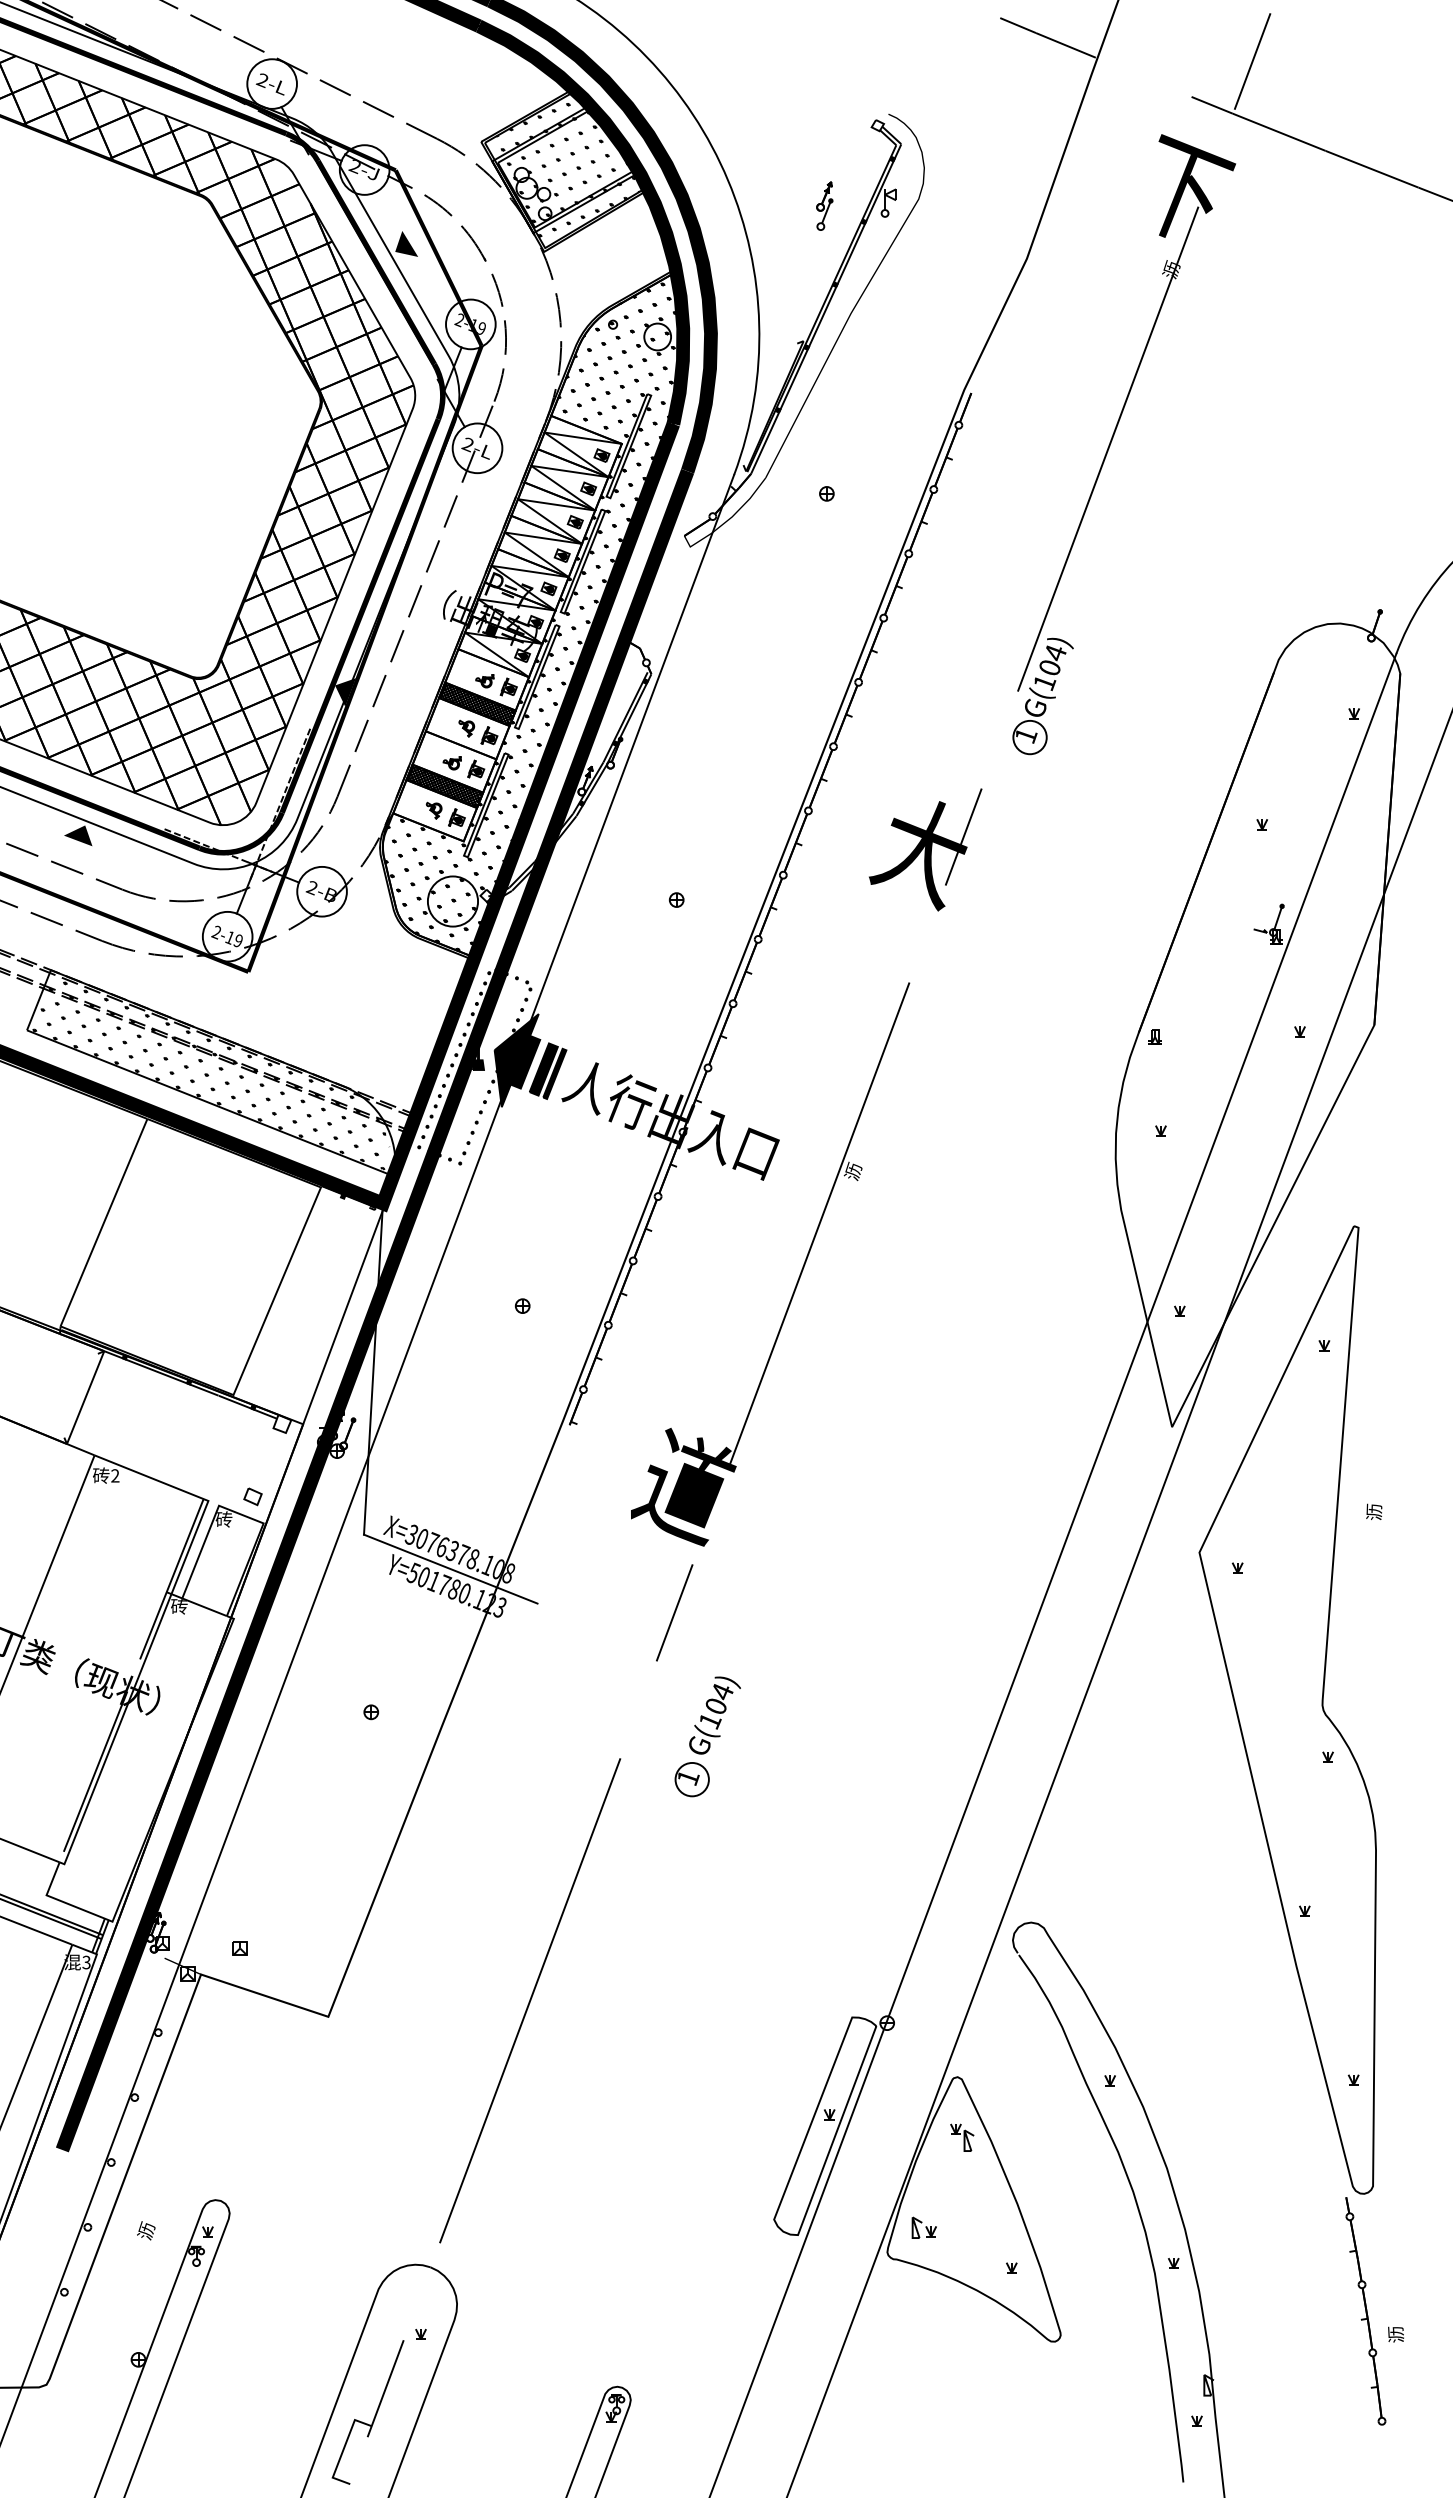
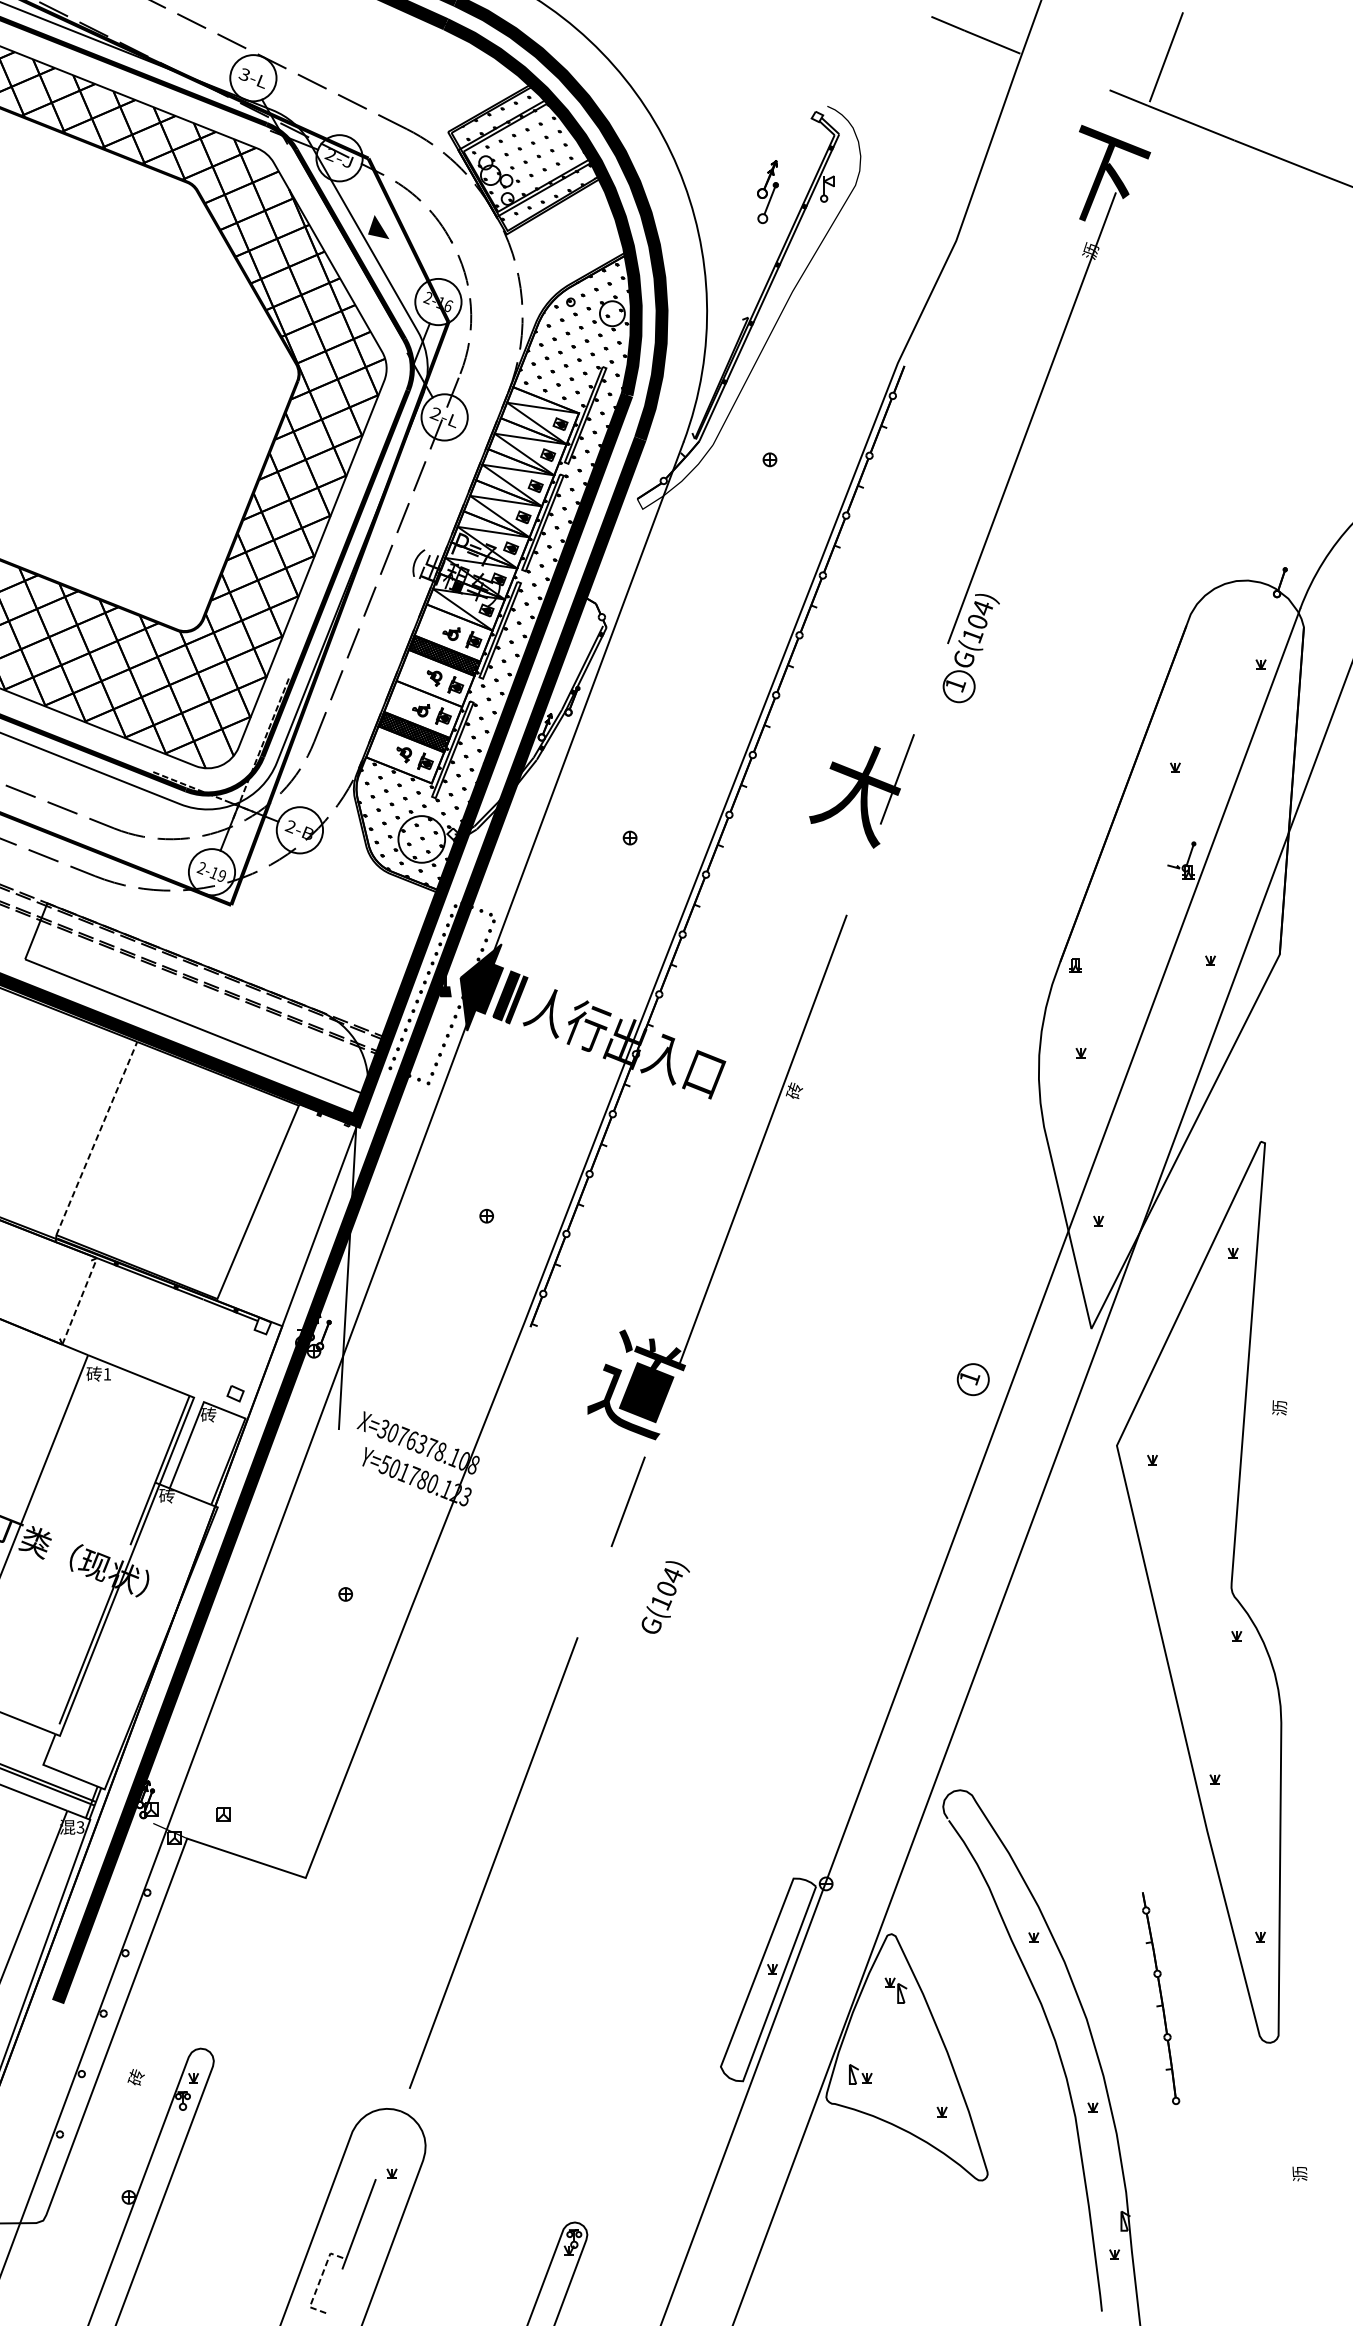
text: (261, 80) -> (243, 74), 2-L -> 3-L
part: (824, 205) -> (767, 191), size x1.4
text: (481, 328) -> (448, 305), 2-19 -> 2-16
fill: (345, 692) -> (321, 644), removed
fill: (77, 835) -> (72, 777), removed
hatch: (211, 1075) -> (196, 1001), removed
text: (852, 1171) -> (793, 1090), 沥 -> 砖
line: (104, 1222) -> (97, 1138), solid -> dashed
line: (85, 1397) -> (79, 1301), solid -> dashed
text: (115, 1475) -> (107, 1373), 2 -> 1
line: (450, 1568) -> (419, 1460), removed
part: (691, 1779) -> (972, 1379), moved
text: (146, 2230) -> (136, 2076), 沥 -> 砖
part: (1365, 2311) -> (1160, 1998), moved
line: (343, 2448) -> (319, 2279), solid -> dashed

